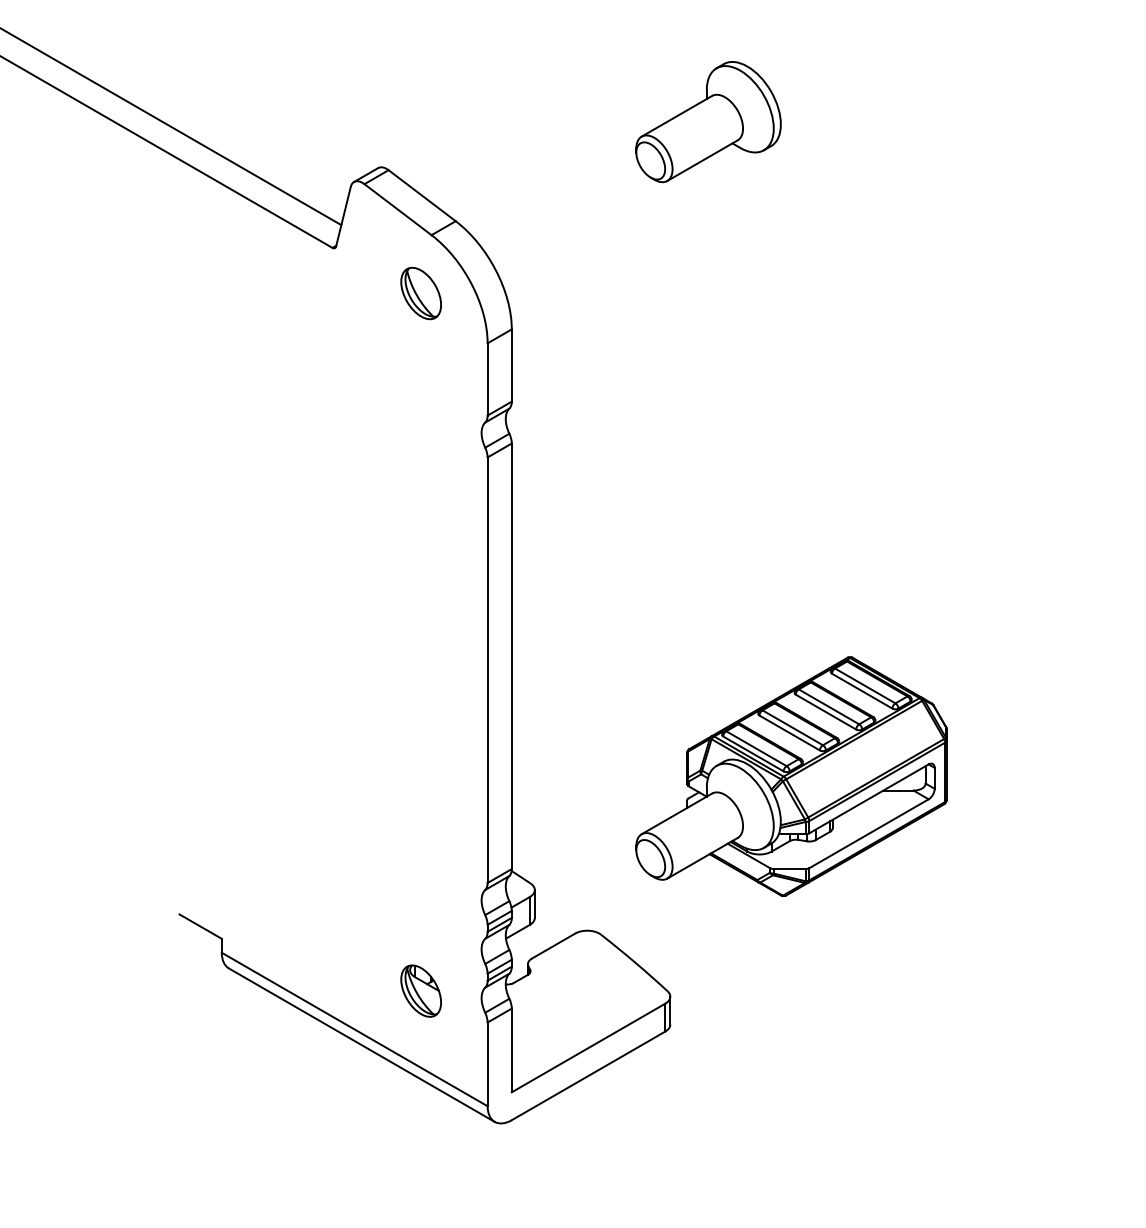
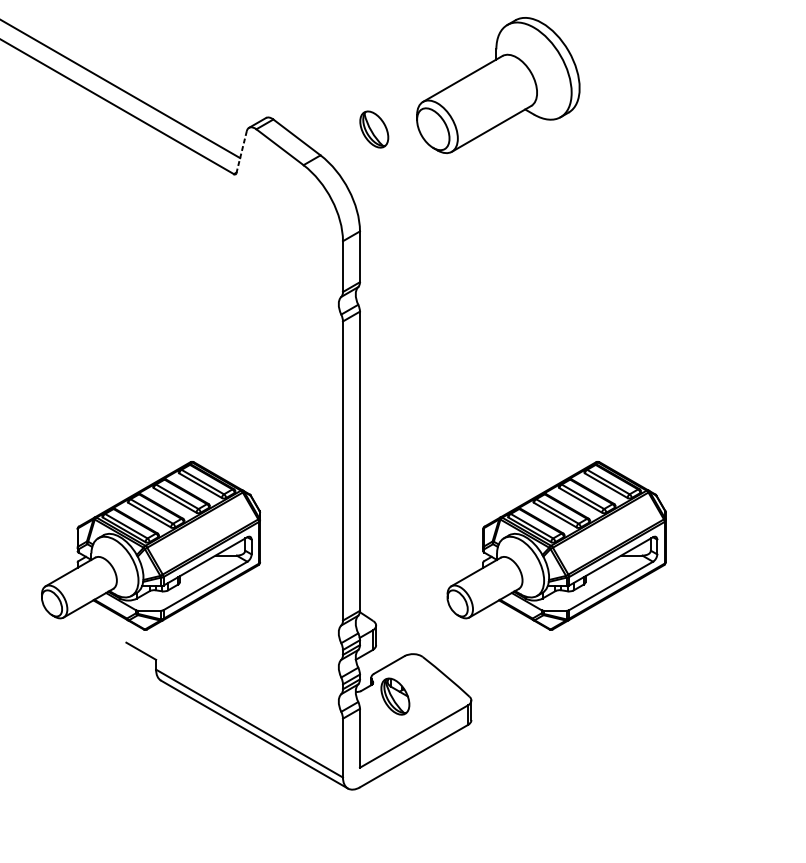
part: (708, 122) -> (498, 85), size x1.6
line: (343, 216) -> (241, 152), solid -> dashed
part: (420, 293) -> (373, 129), moved
part: (214, 776) -> (150, 545), added
part: (420, 990) -> (394, 696), moved

